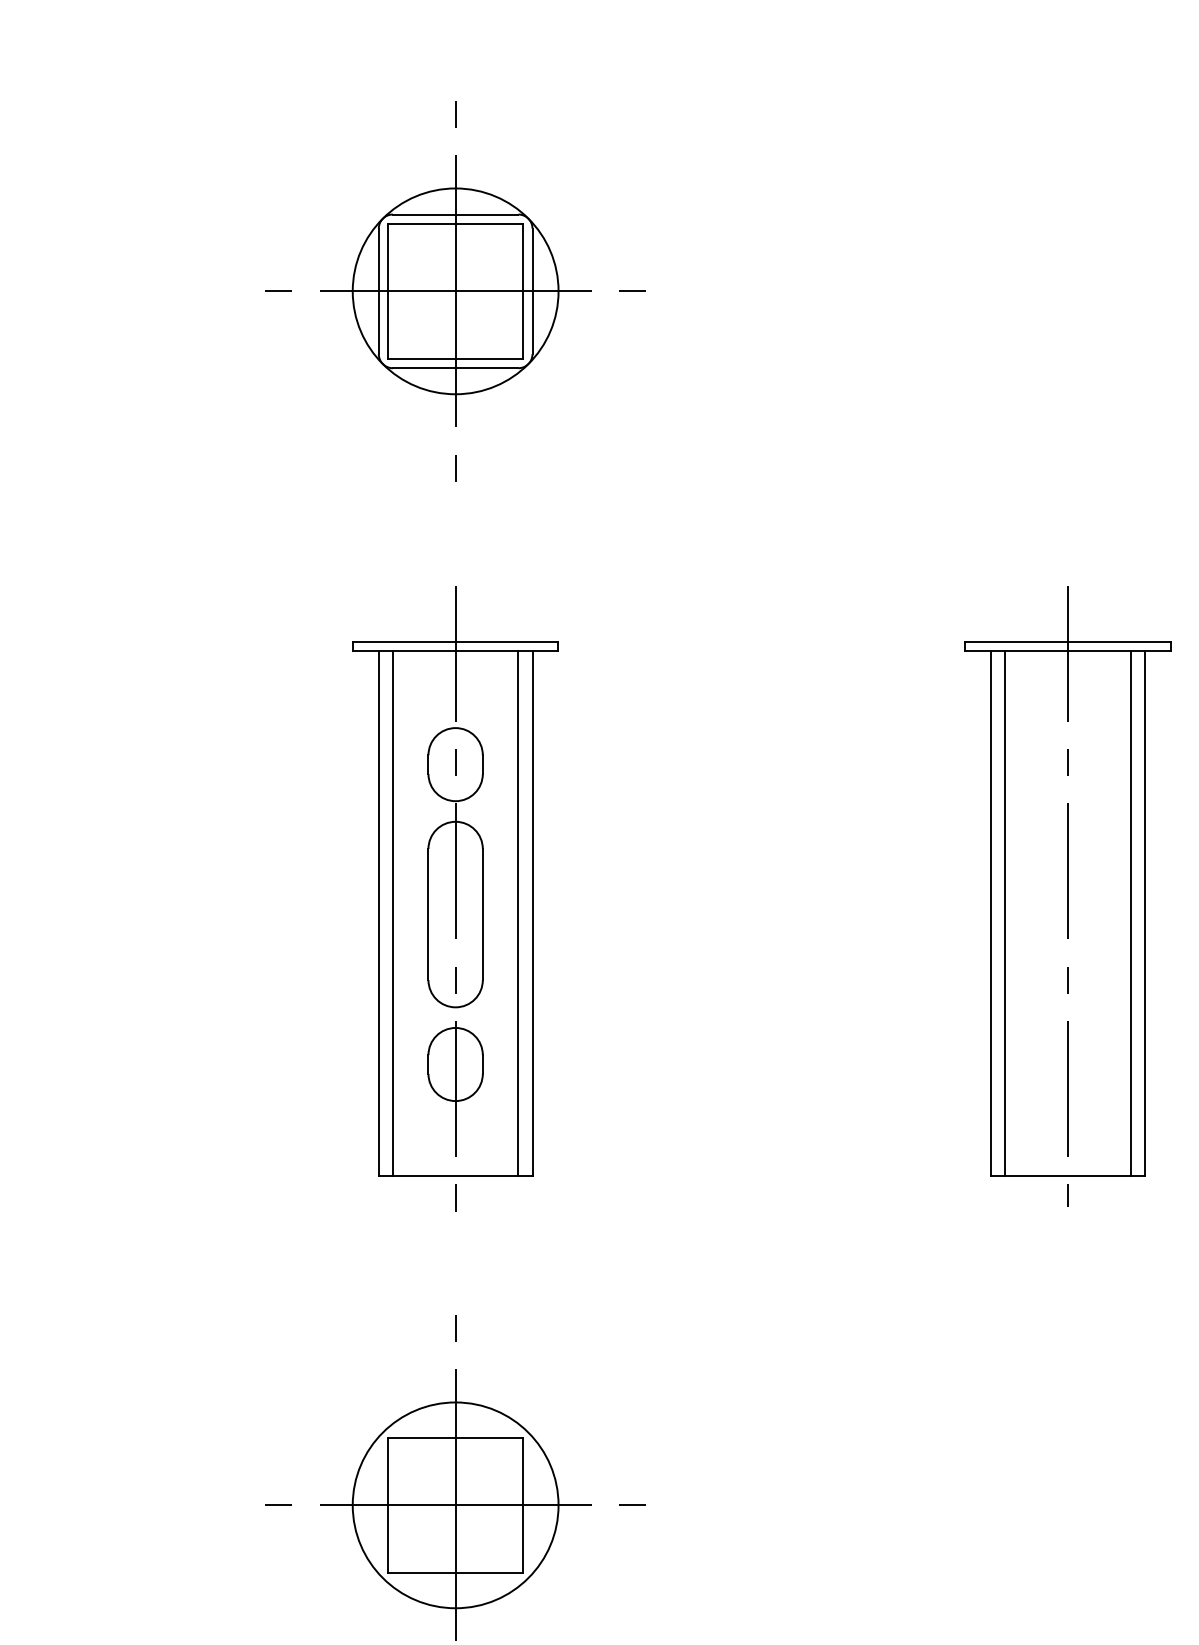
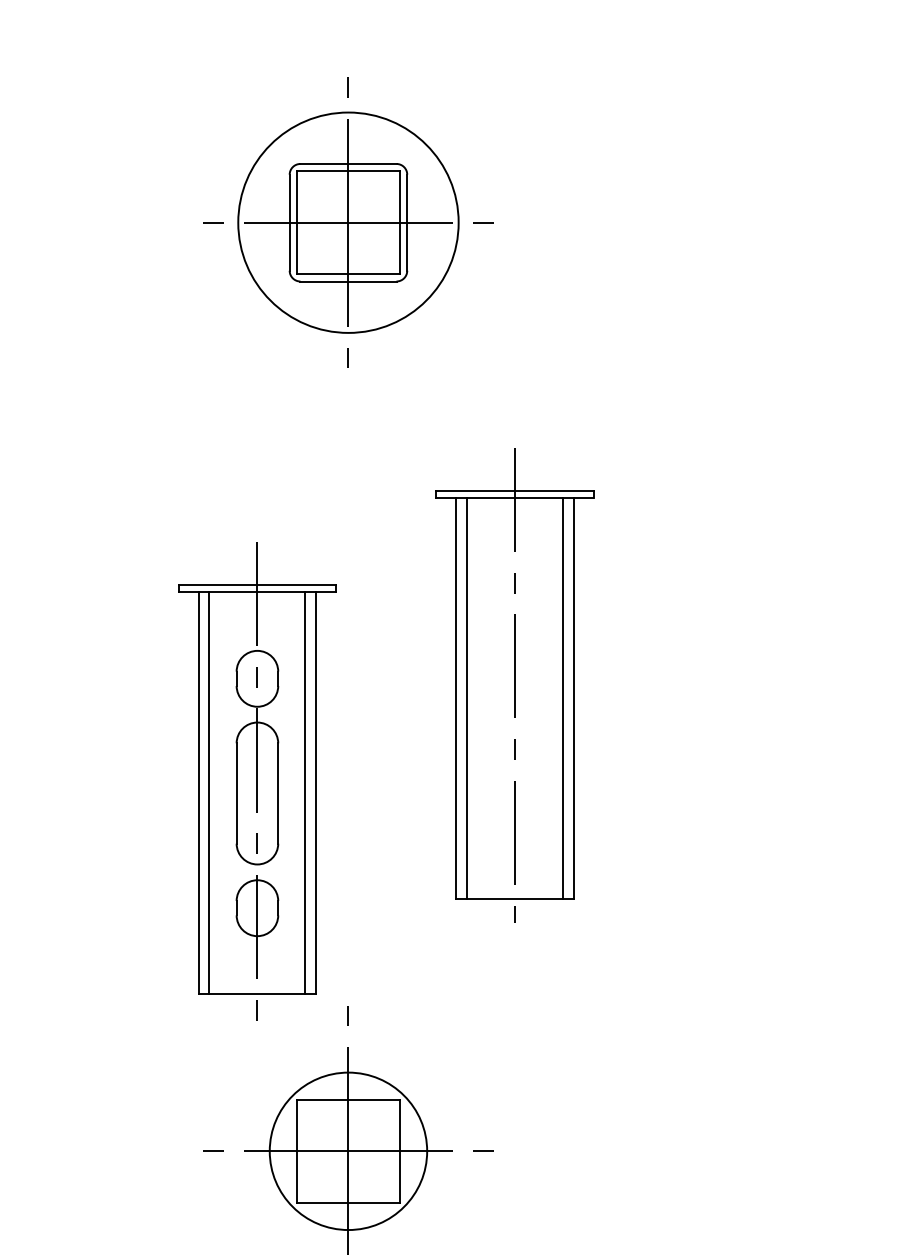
circle: (455, 291) -> (348, 222), size x1.4
part: (1067, 896) -> (514, 685), moved
part: (455, 898) -> (257, 781), moved

